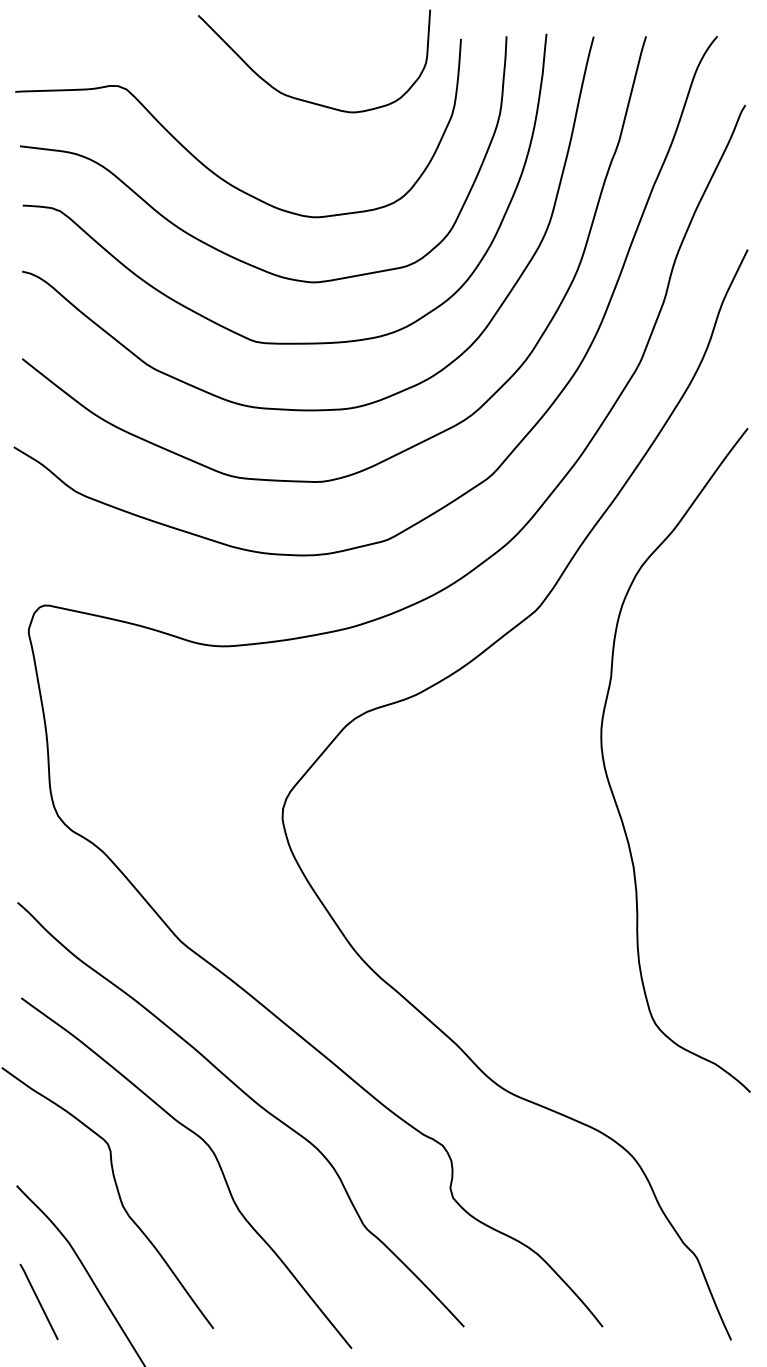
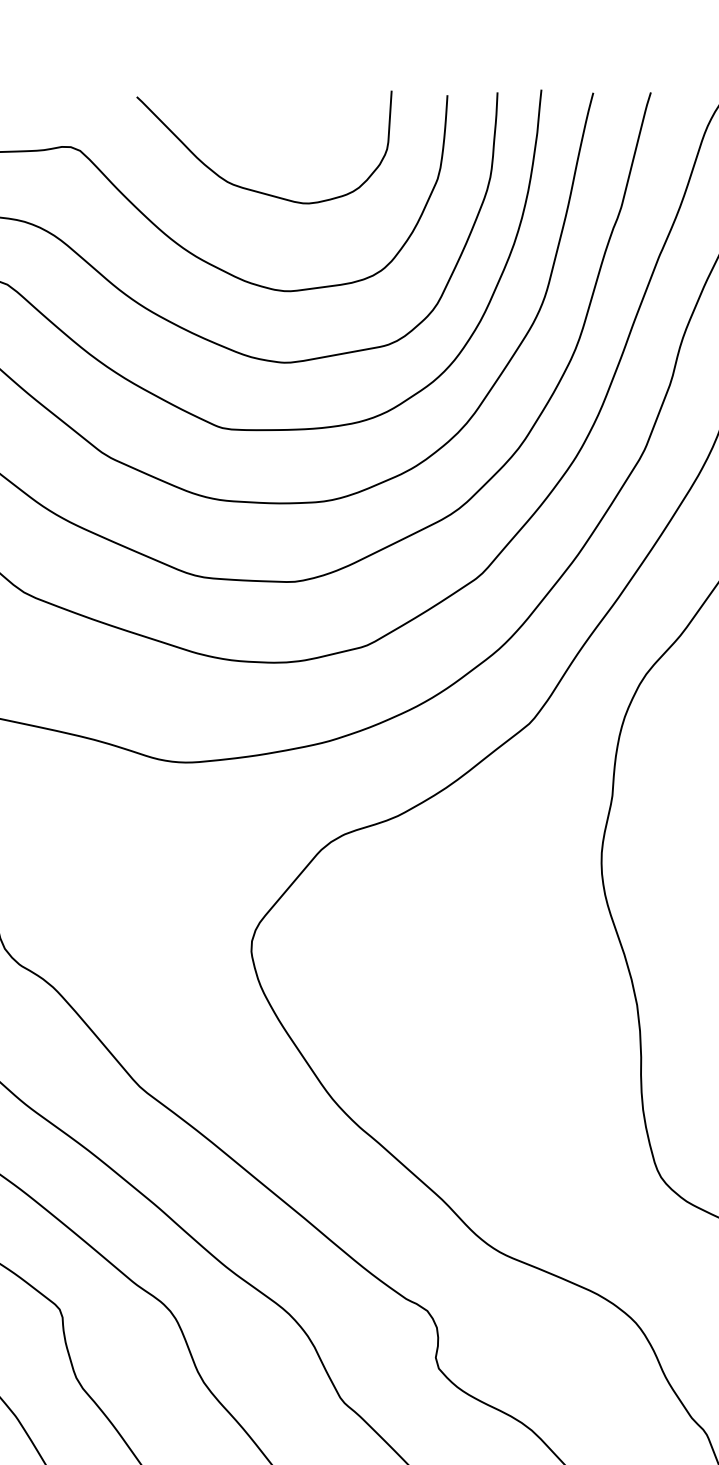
curve: (300, 98) -> (249, 188), moved

